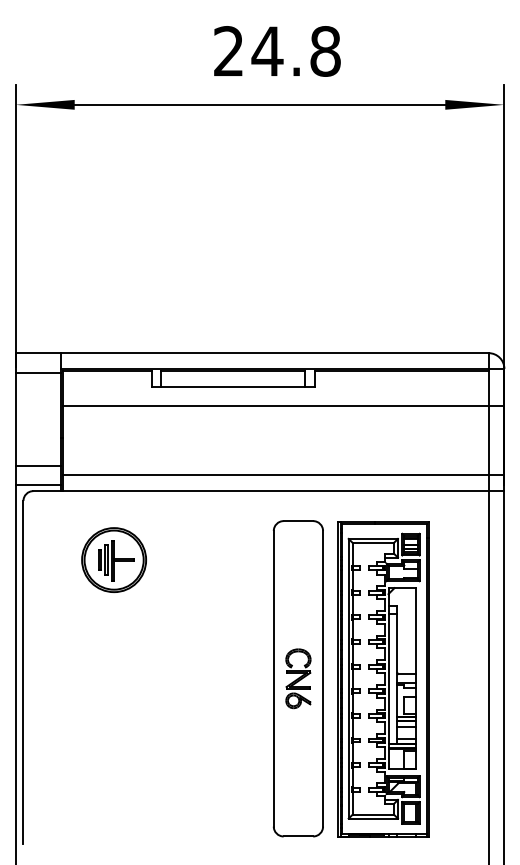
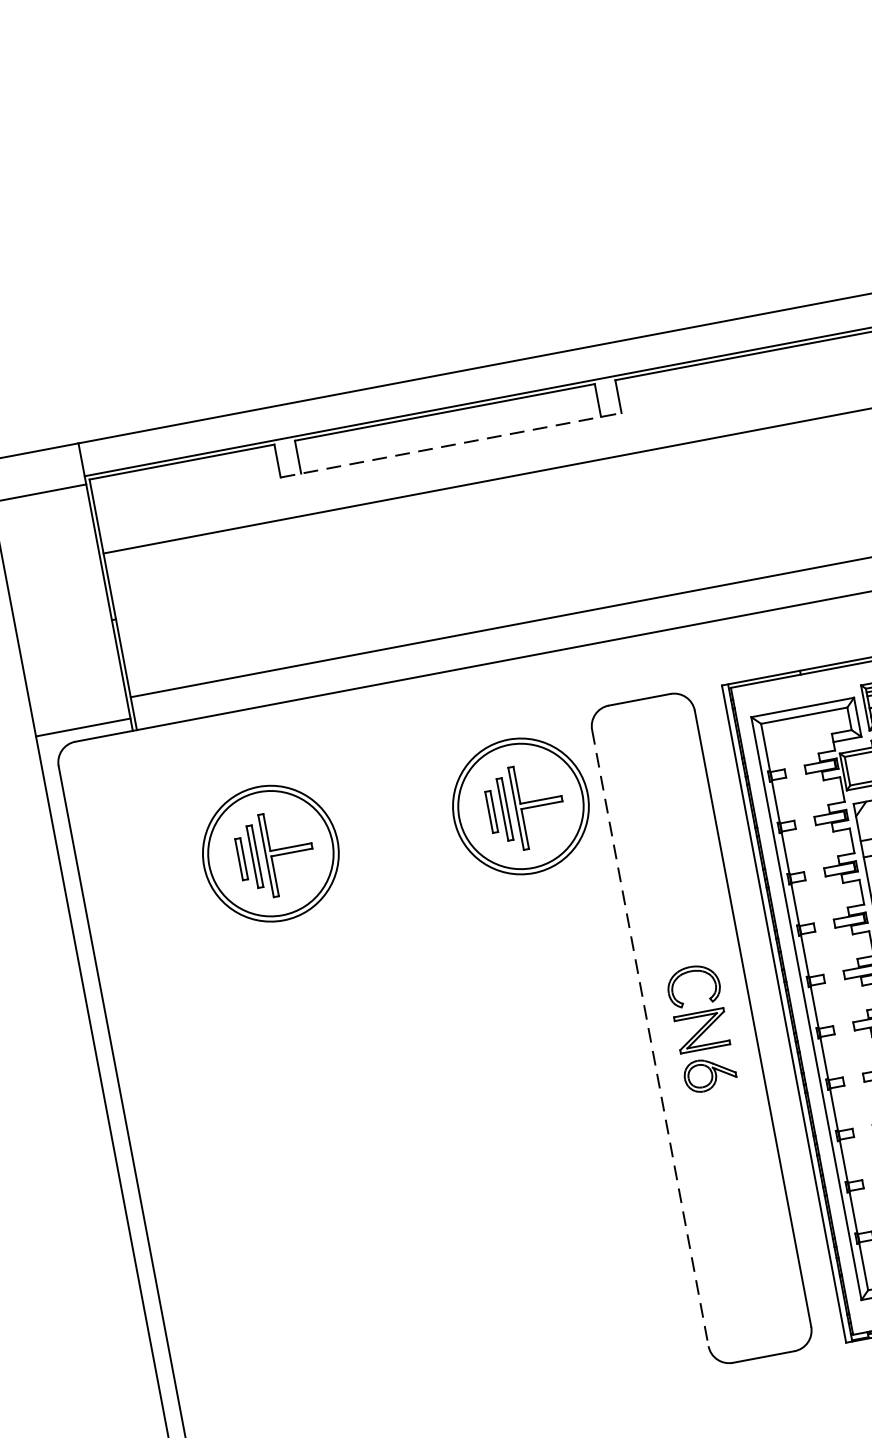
line: (233, 386) -> (451, 444), solid -> dashed
line: (37, 465) -> (73, 686), removed
part: (233, 559) -> (519, 805), added
line: (273, 678) -> (649, 1037), solid -> dashed

